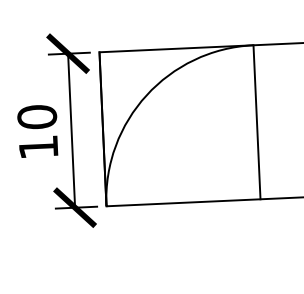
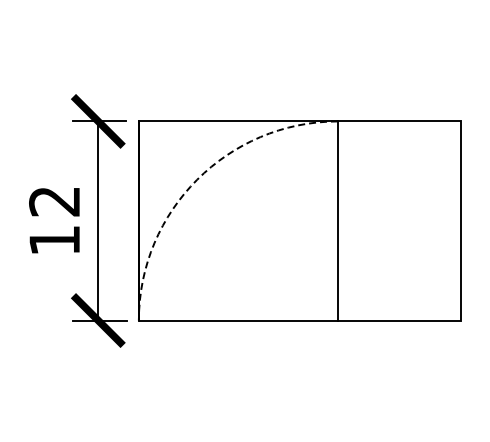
arc: (146, 95) -> (197, 179), solid -> dashed
text: (37, 117) -> (54, 201), 10 -> 12

